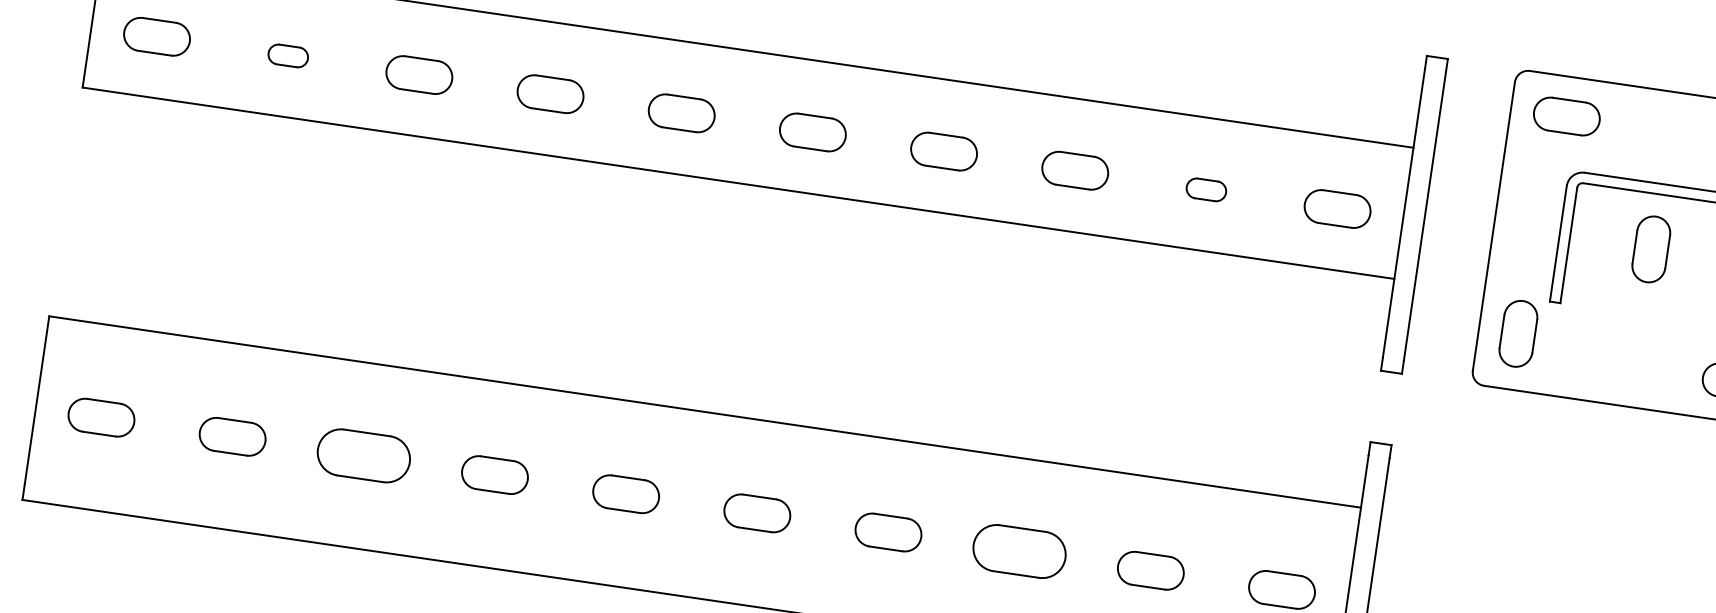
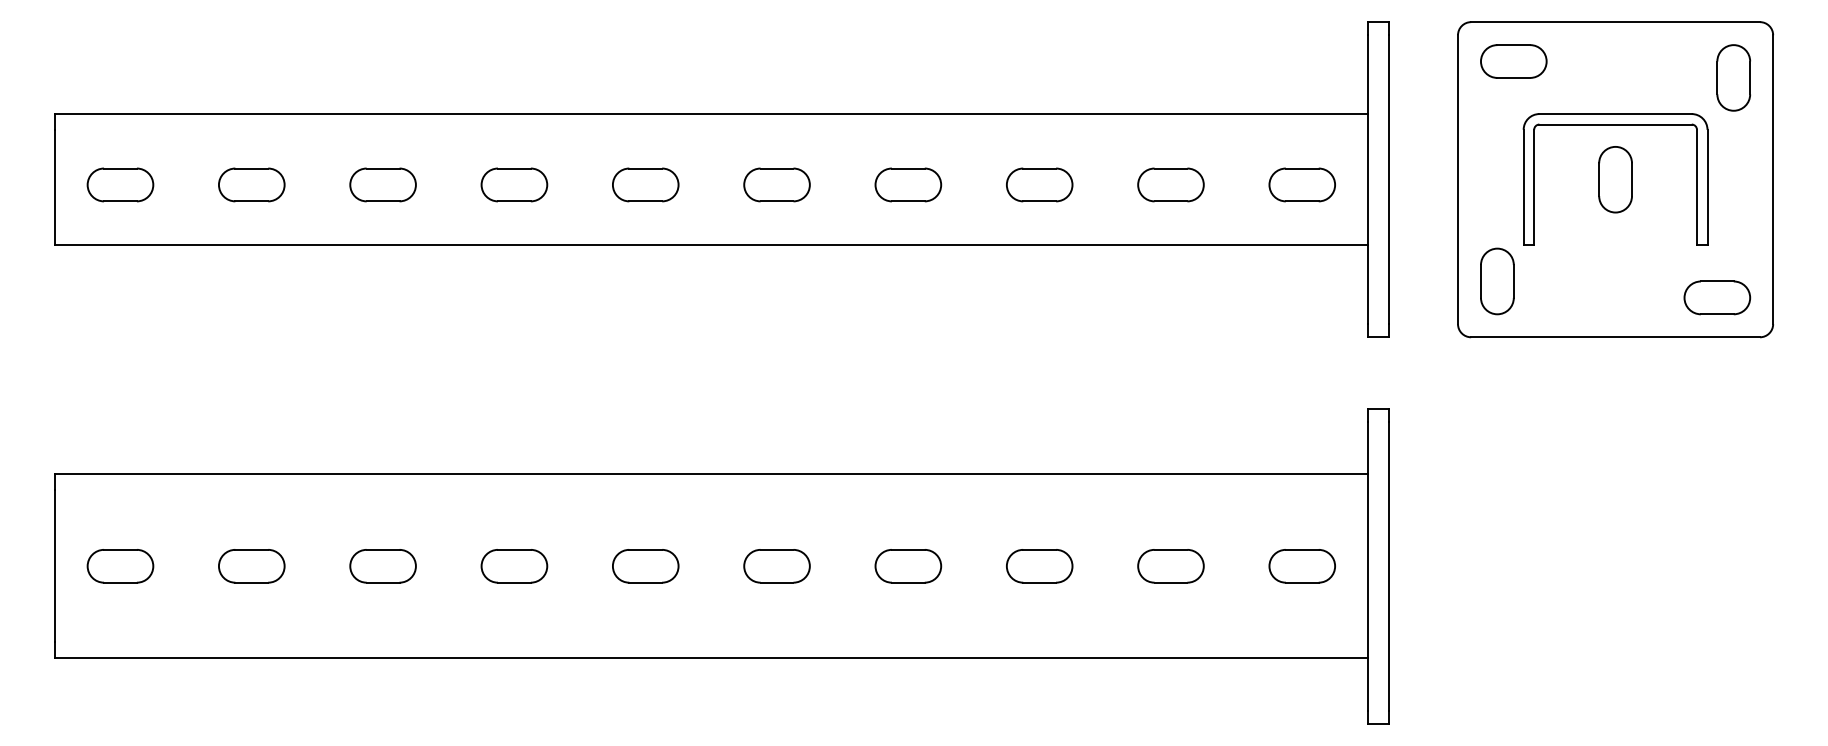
part: (287, 55) -> (251, 184), size x1.67
part: (1205, 189) -> (1170, 184), size x1.67
part: (363, 456) -> (382, 566), size x0.71
part: (1019, 551) -> (1039, 566), size x0.71

